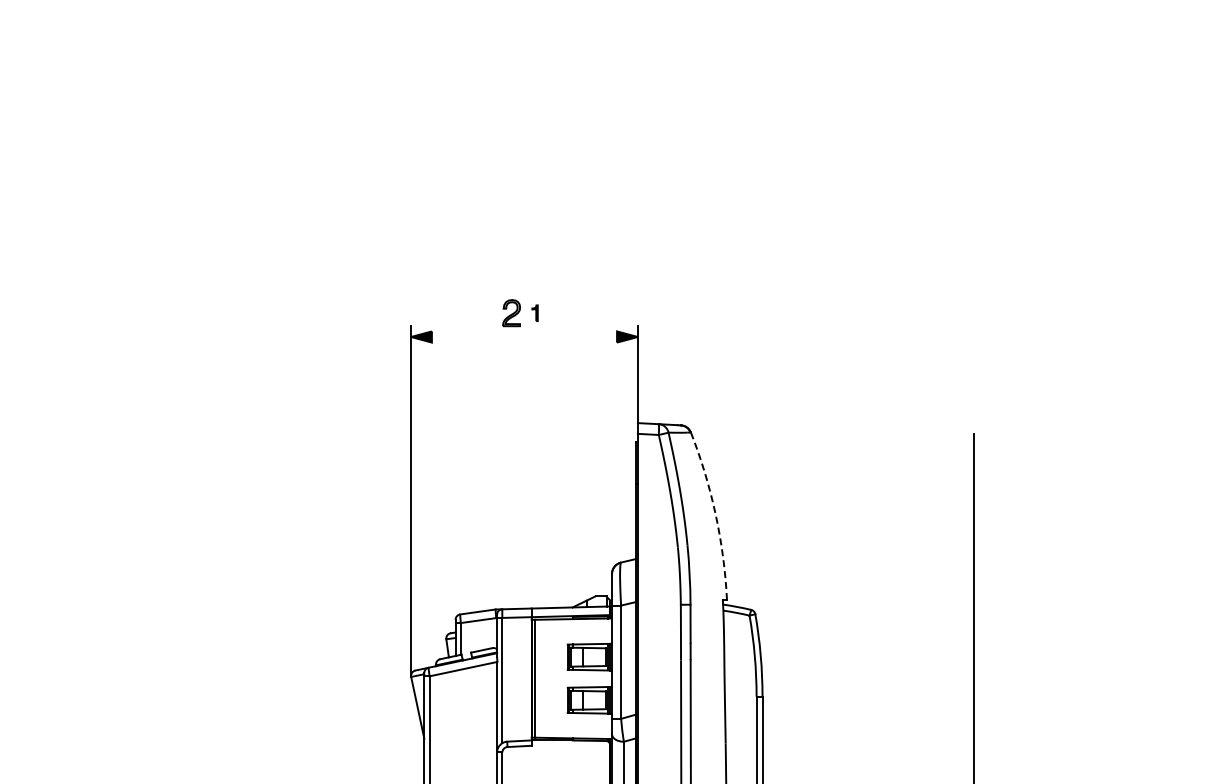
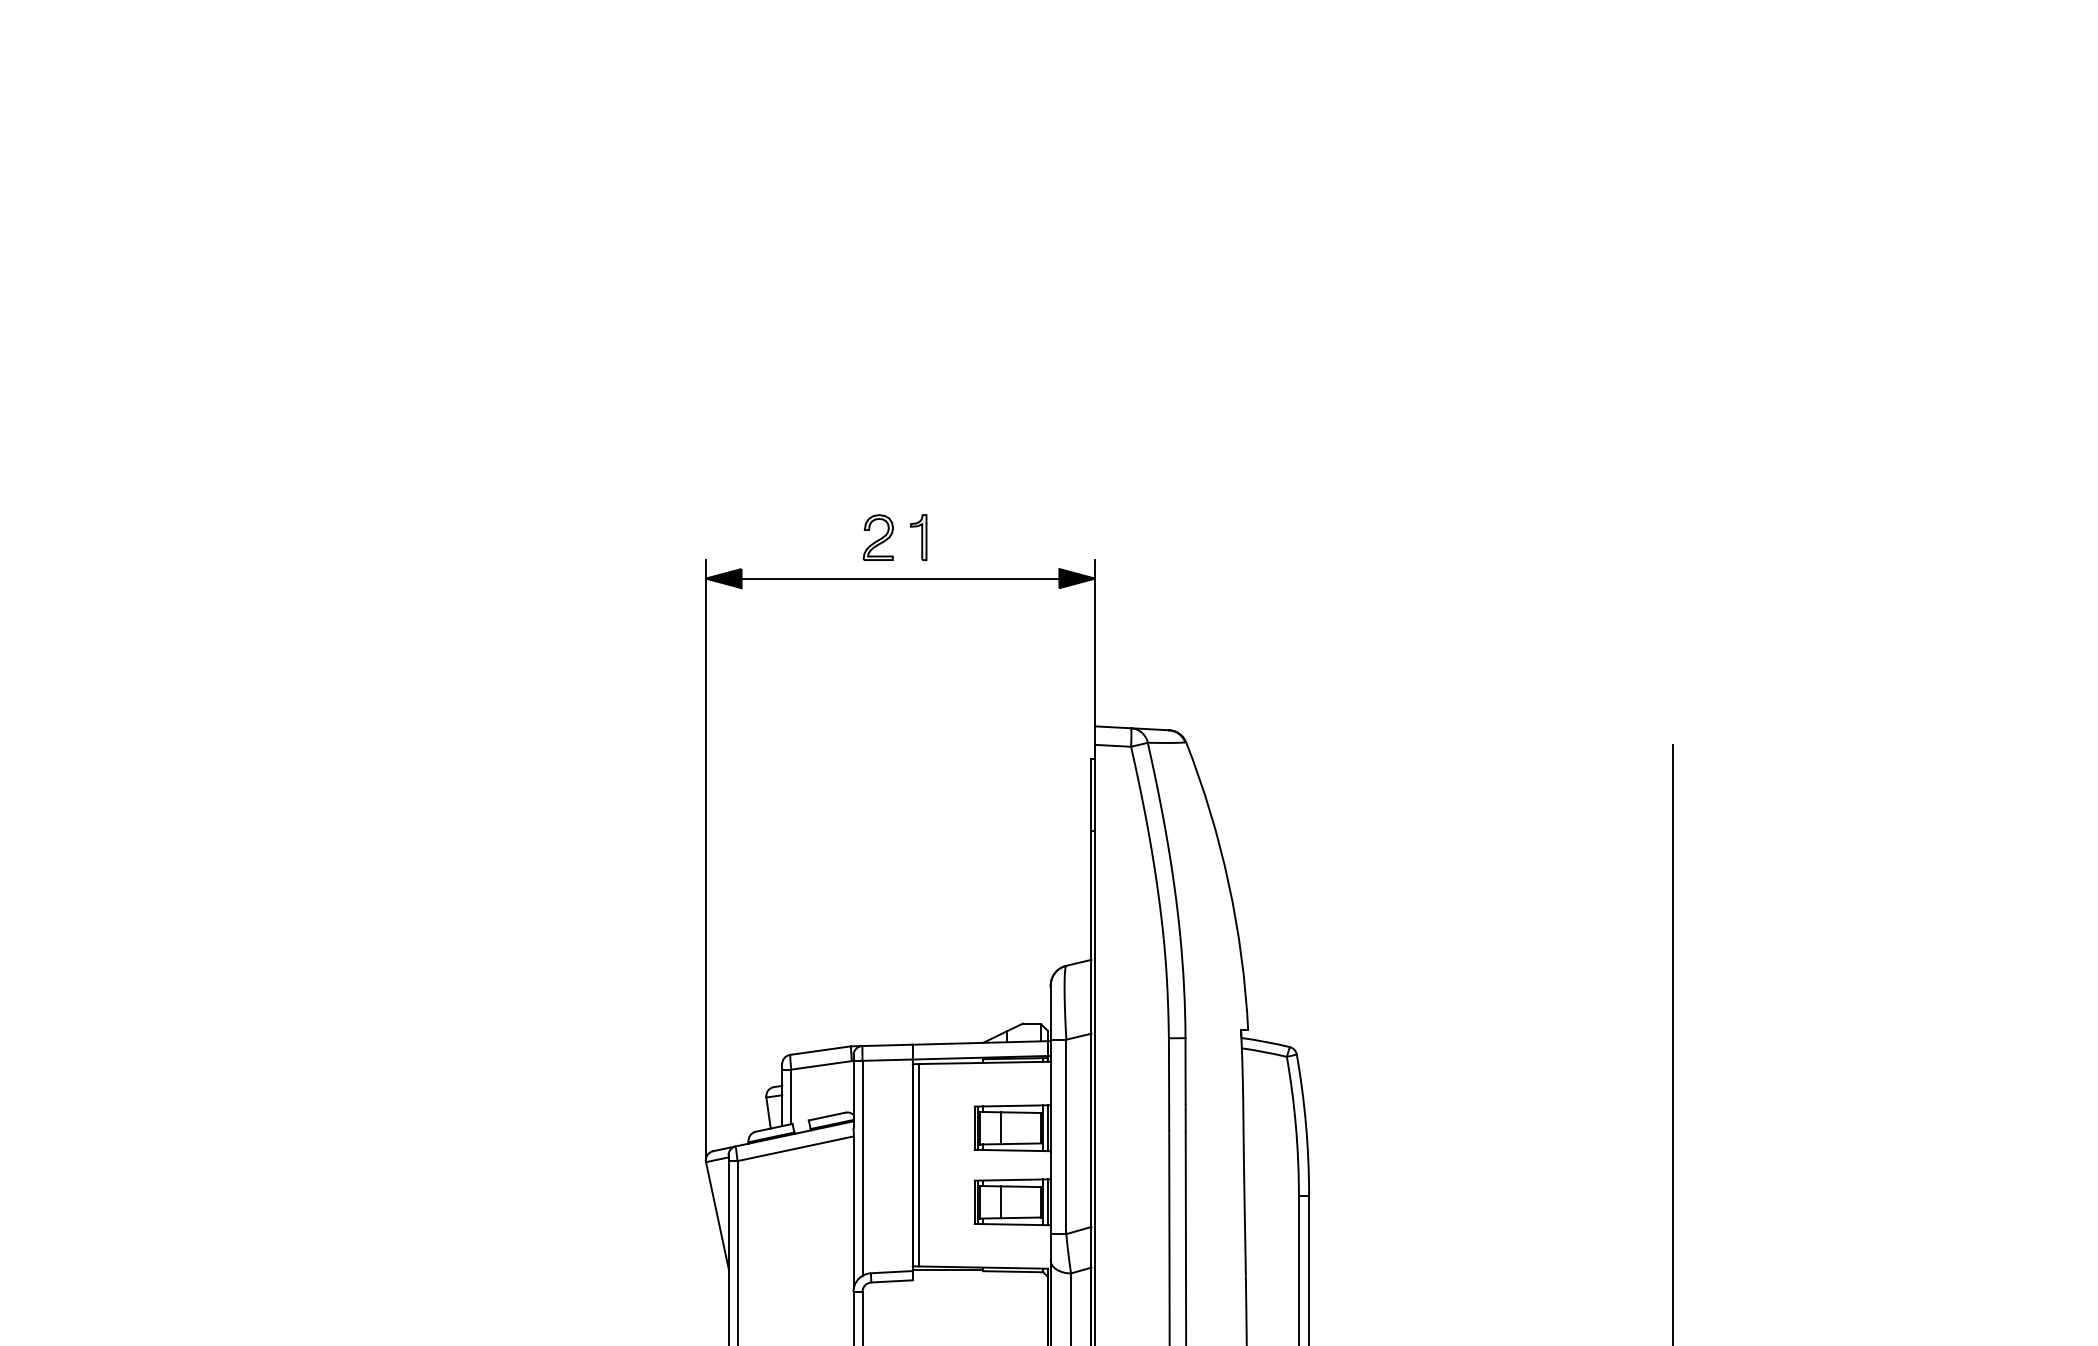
part: (534, 313) -> (917, 538), size x1.67
line: (524, 337) -> (900, 579), added
arc: (715, 514) -> (1228, 883), dashed -> solid

